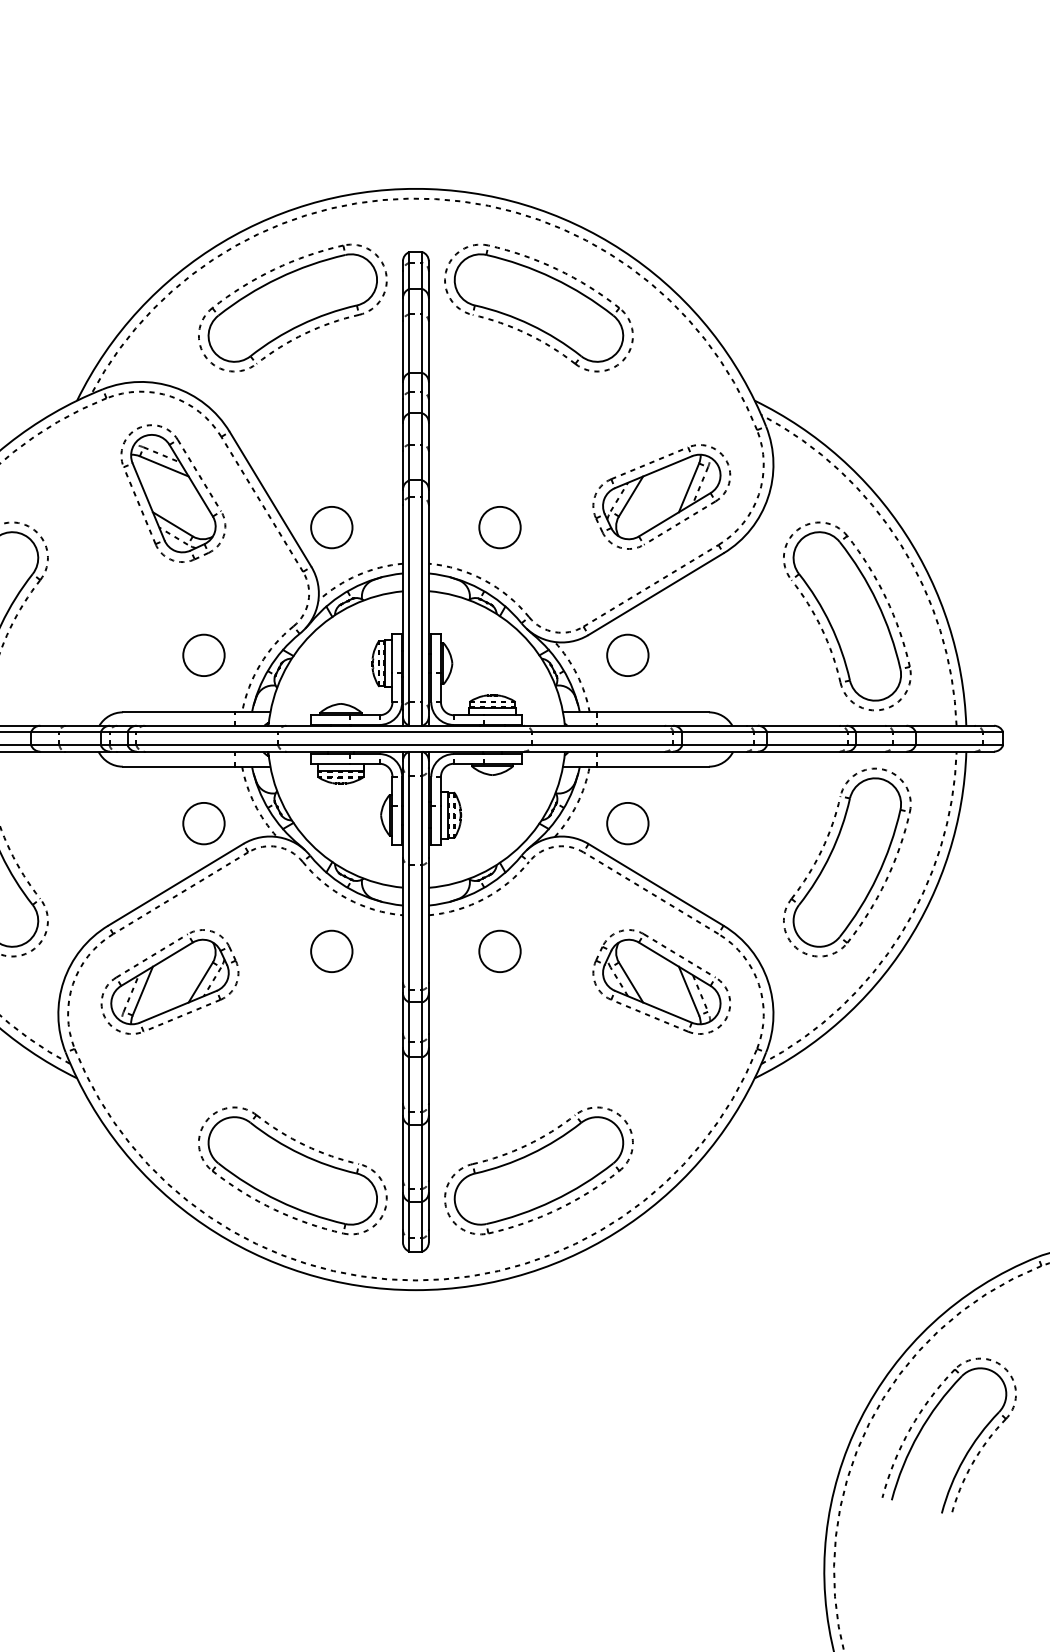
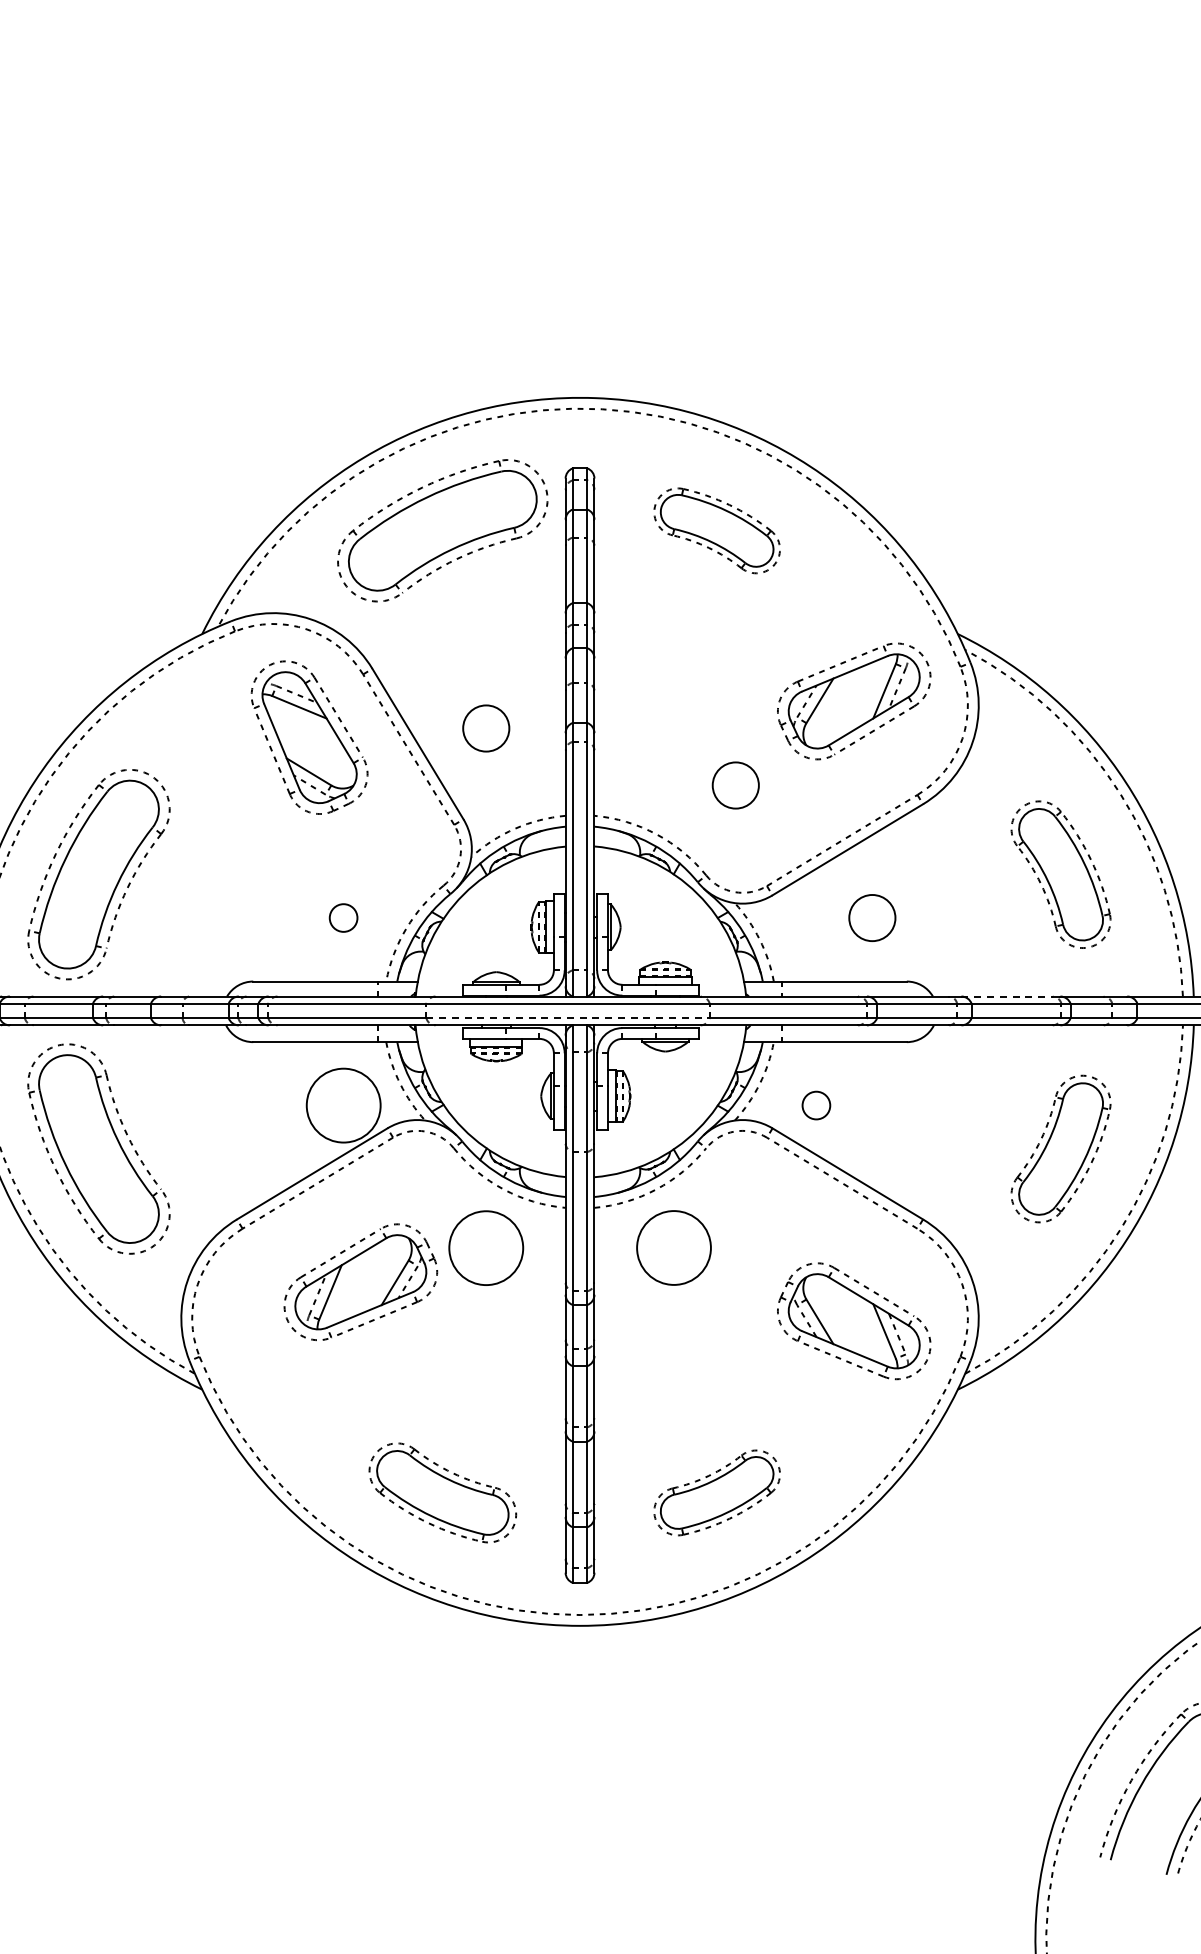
part: (538, 307) -> (716, 530), size x0.6
part: (662, 497) -> (854, 701), moved
circle: (332, 527) -> (486, 728), moved
circle: (499, 527) -> (735, 785), moved
part: (846, 616) -> (1060, 874), size x0.7
circle: (203, 654) -> (343, 917), size x0.6
circle: (627, 654) -> (872, 917), moved
line: (799, 725) -> (1007, 996), solid -> dashed
line: (405, 745) -> (568, 1018), solid -> dashed
circle: (203, 823) -> (343, 1105), size x1.6
circle: (627, 823) -> (816, 1105), size x0.6
part: (846, 862) -> (1060, 1148), size x0.7
circle: (332, 951) -> (486, 1248), size x1.6
circle: (499, 951) -> (673, 1248), size x1.6
part: (169, 982) -> (360, 1282), moved
part: (662, 982) -> (854, 1321), moved
part: (292, 1170) -> (442, 1492), size x0.7
part: (538, 1170) -> (716, 1492), size x0.6

